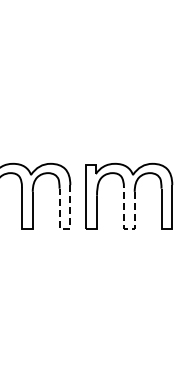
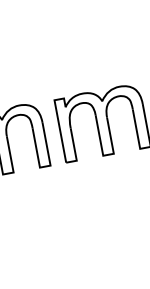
line: (66, 228) -> (46, 166), dashed -> solid
line: (126, 228) -> (105, 155), dashed -> solid

